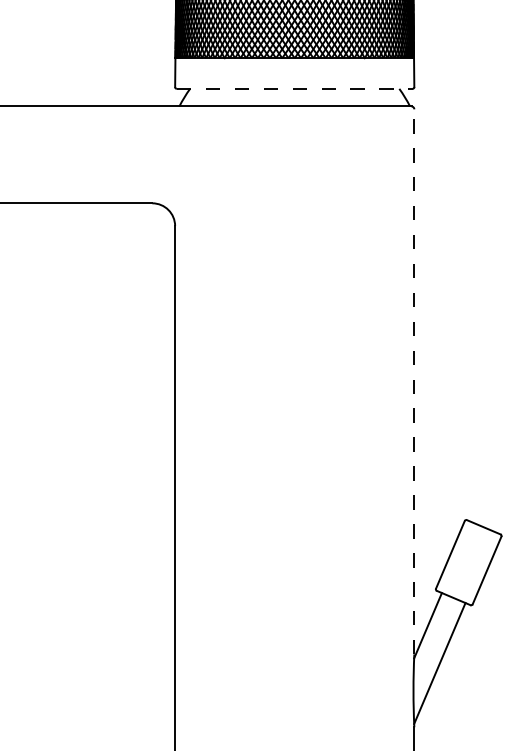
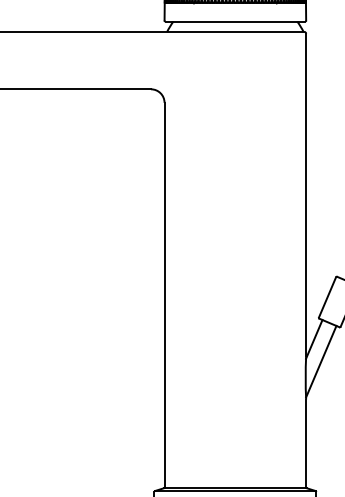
line: (294, 88) -> (235, 21), dashed -> solid
line: (414, 380) -> (306, 194), dashed -> solid

